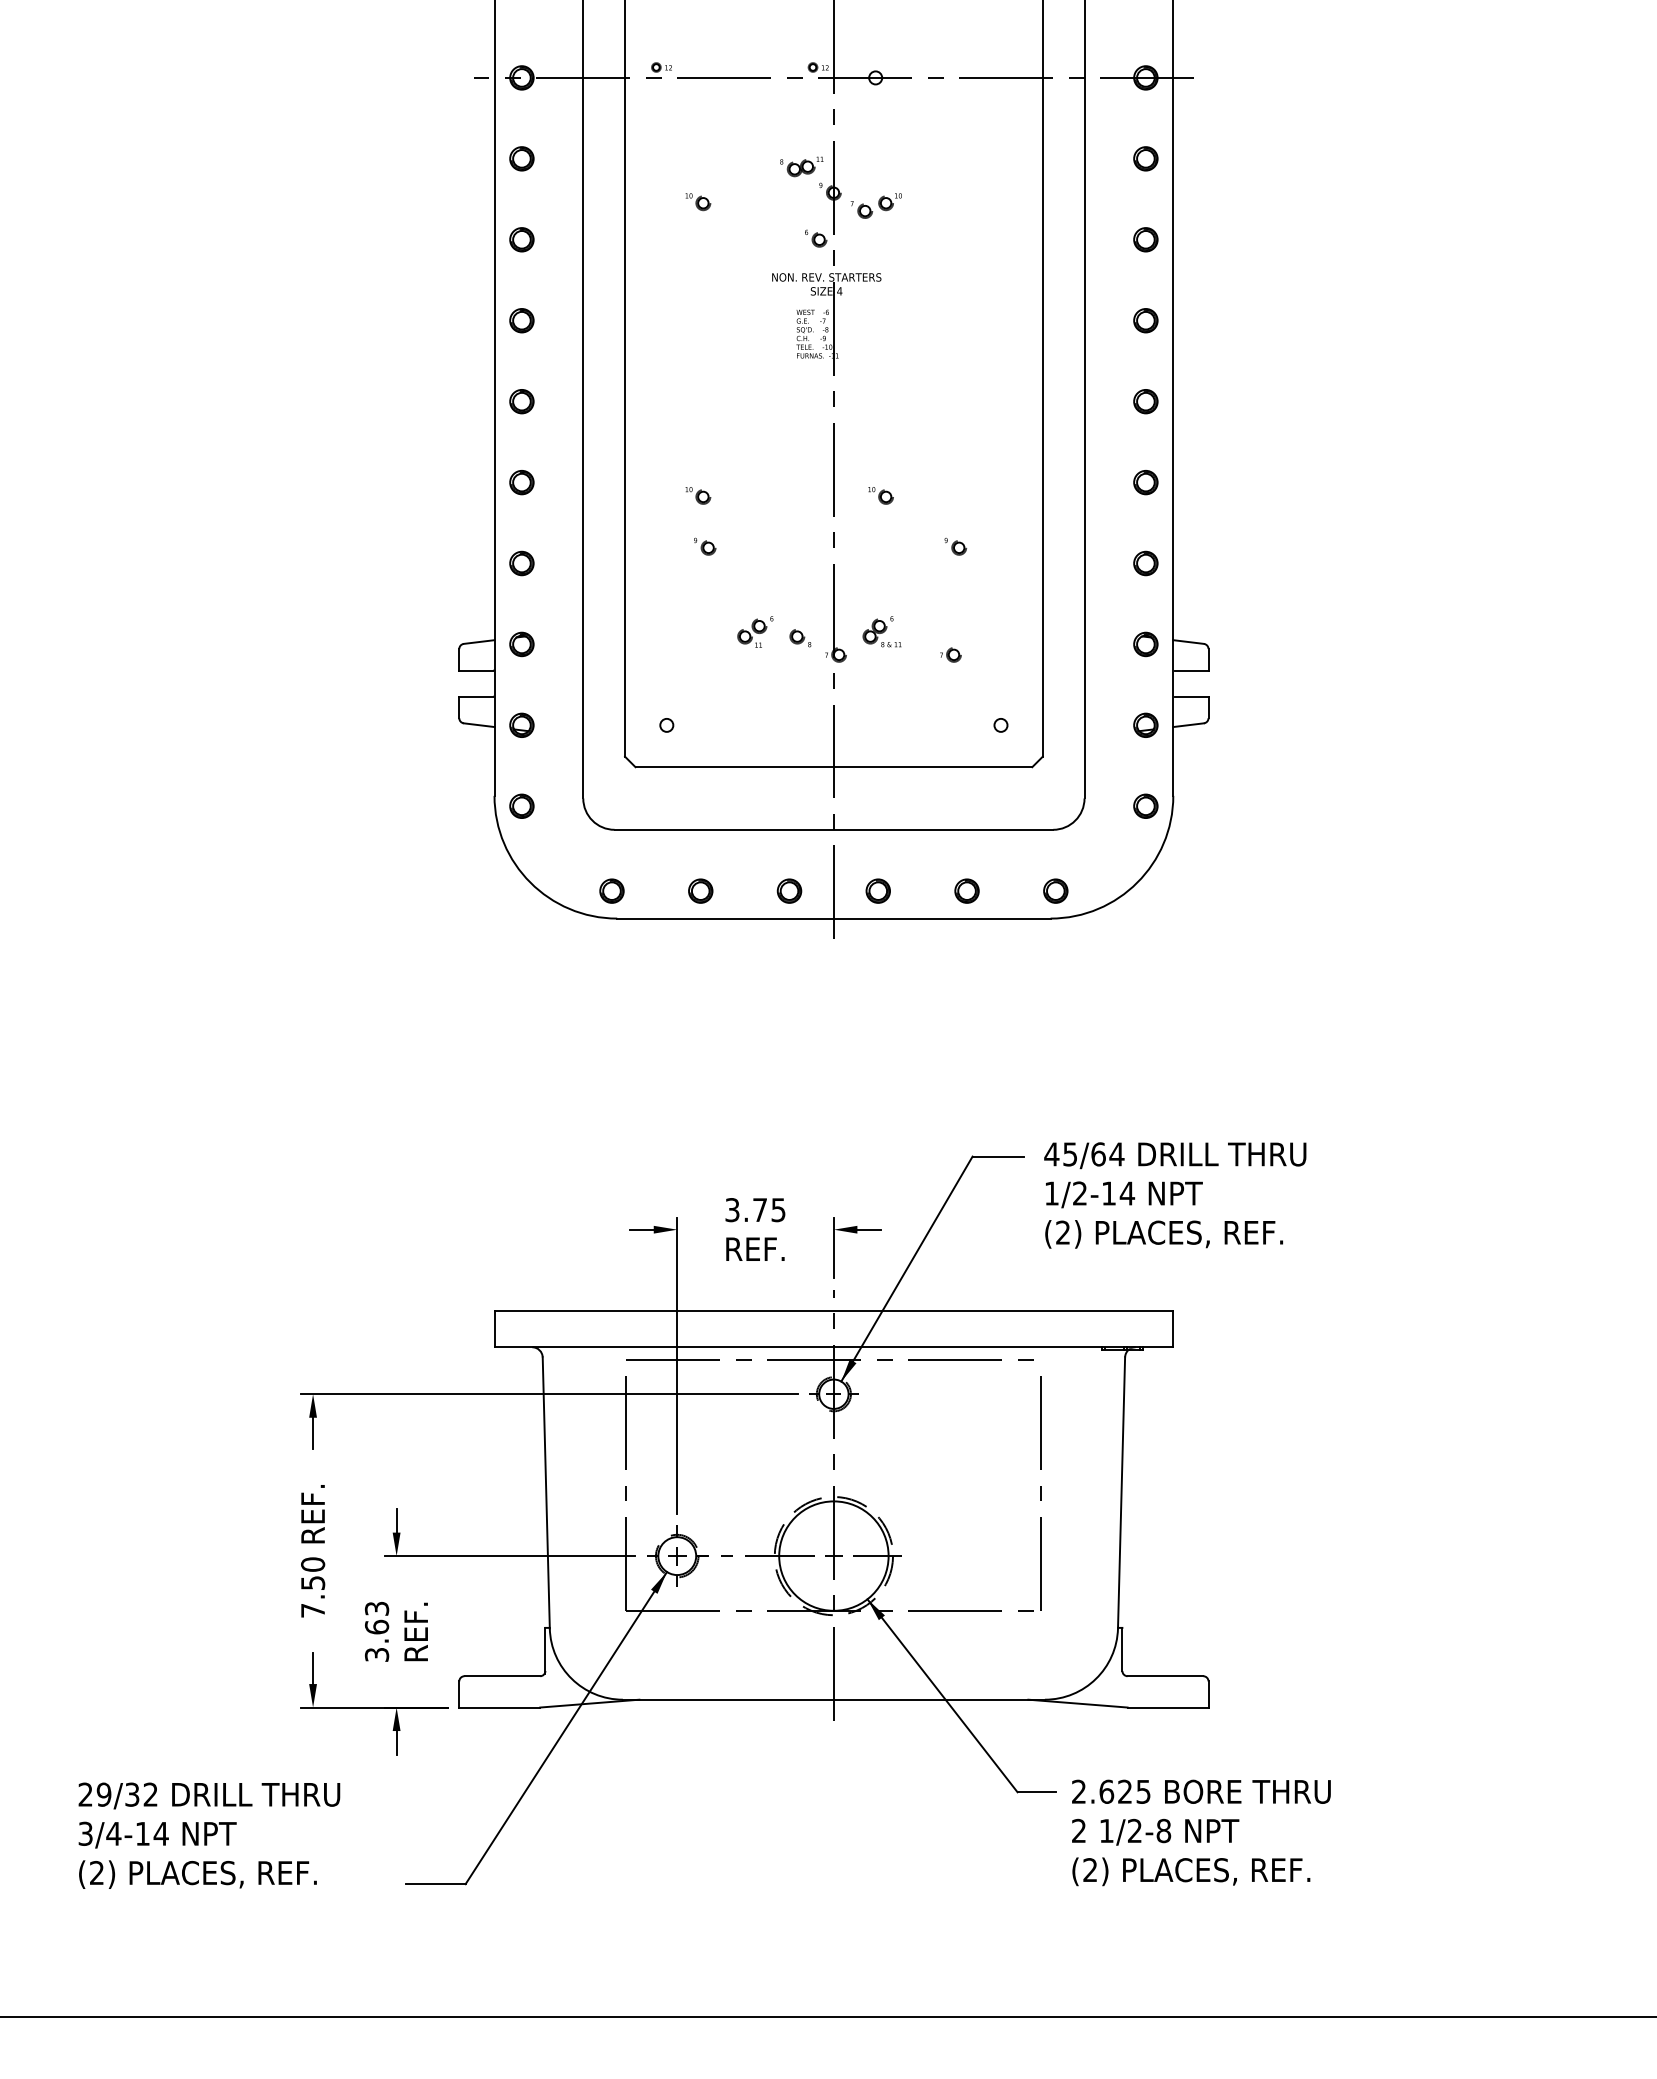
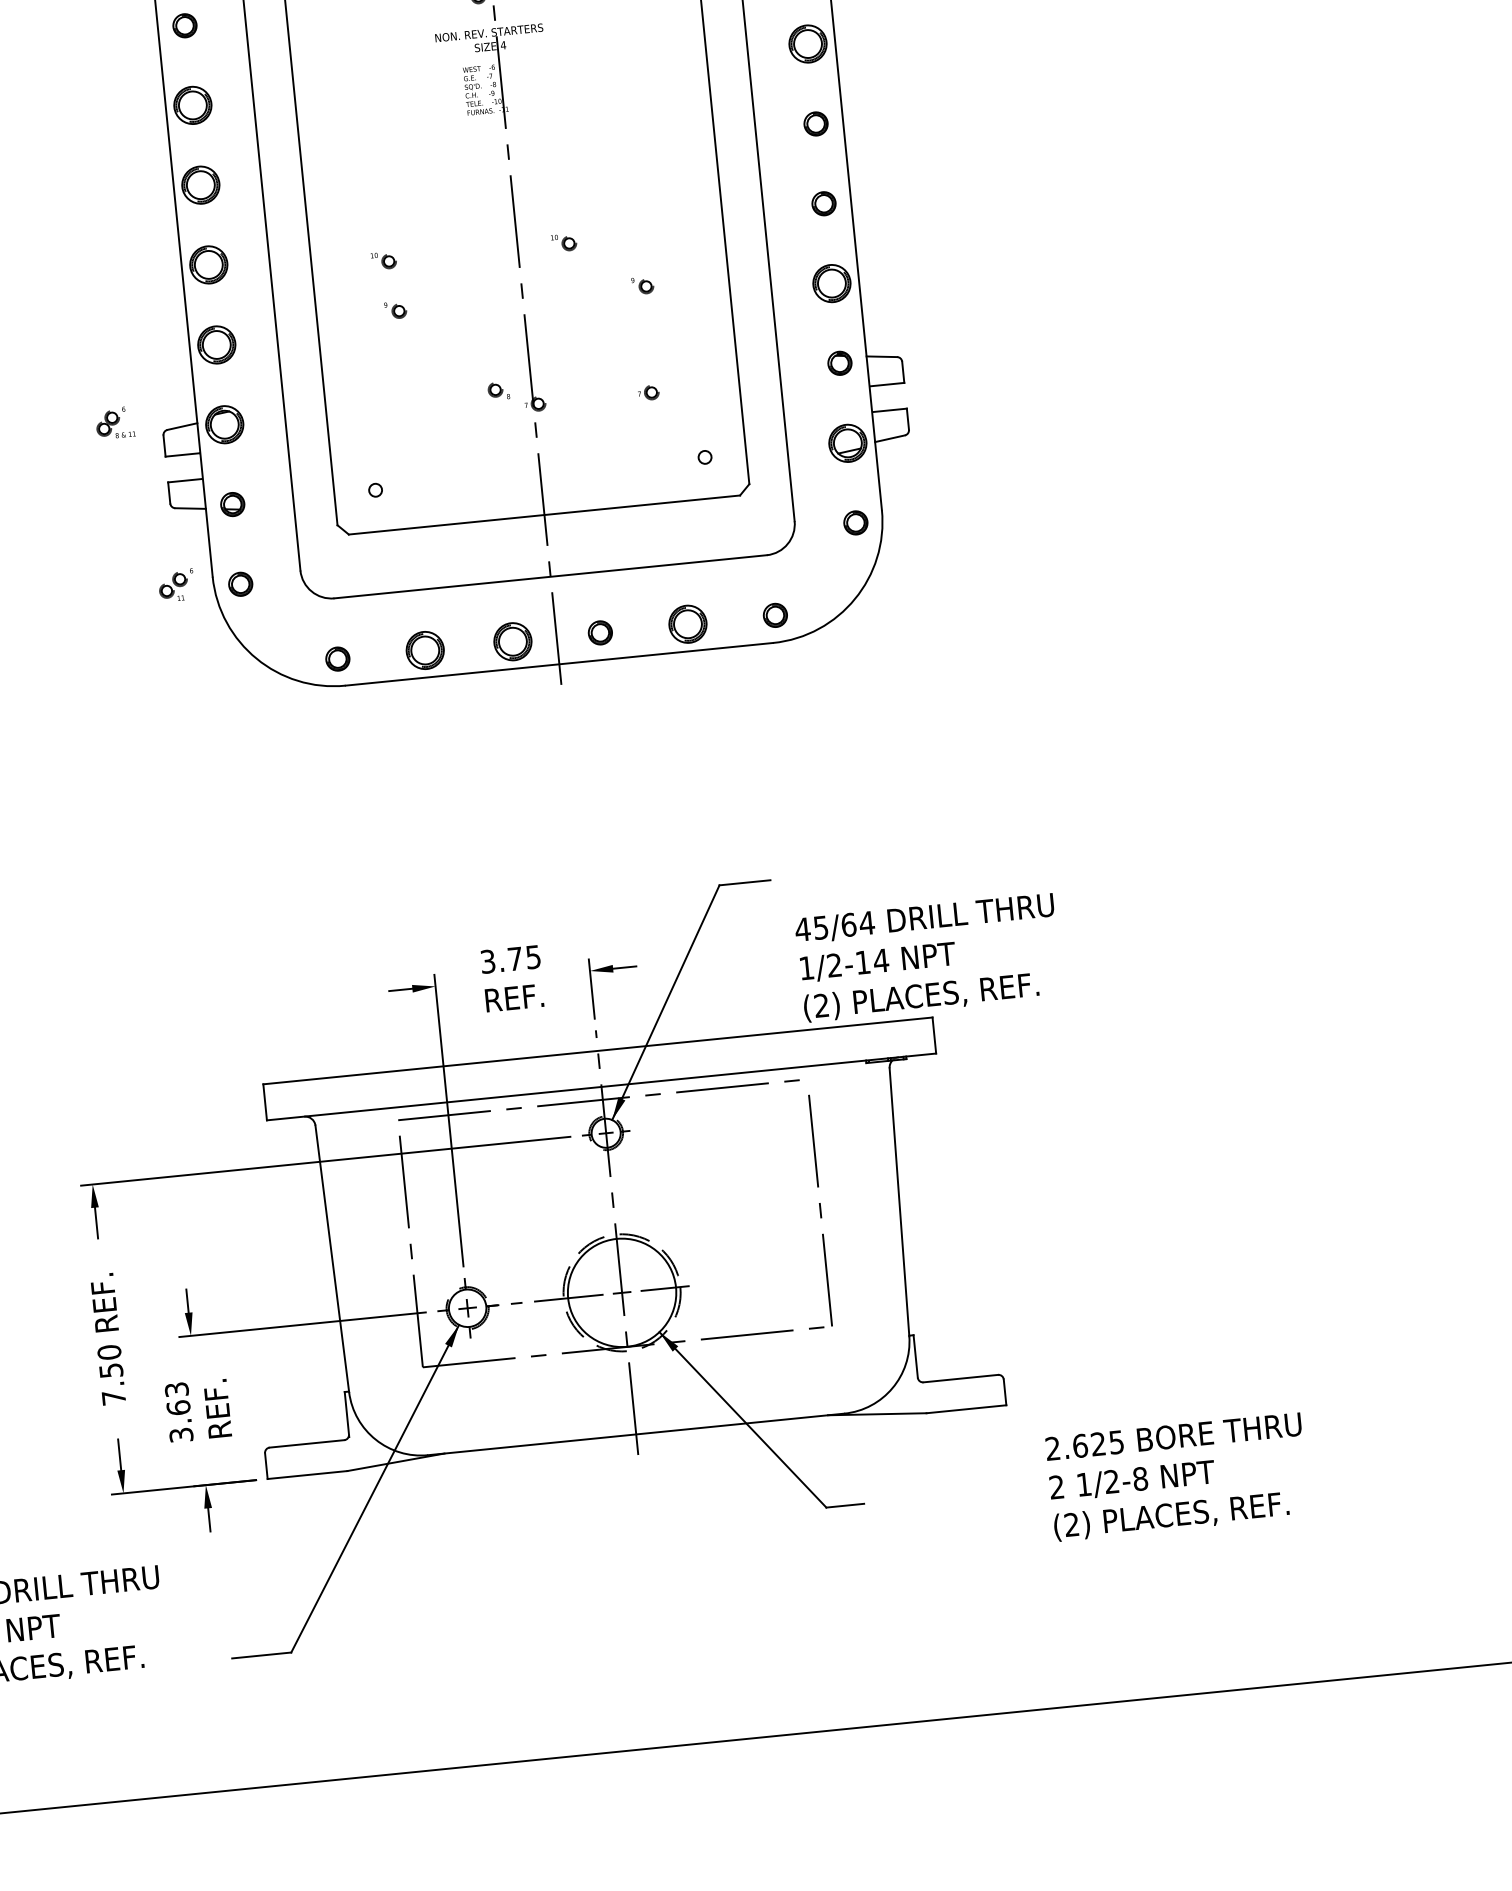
part: (521, 320) -> (192, 105), size x1.6
part: (1145, 320) -> (807, 43), size x1.6
part: (521, 401) -> (200, 185), size x1.6
part: (521, 482) -> (208, 265), size x1.6
part: (521, 563) -> (216, 344), size x1.6
part: (1145, 563) -> (831, 283), size x1.6
part: (755, 631) -> (176, 584), moved
part: (881, 631) -> (114, 422), moved
part: (521, 644) -> (224, 424), size x1.6
part: (1145, 724) -> (847, 442), size x1.6
part: (700, 890) -> (425, 649), size x1.6
part: (789, 890) -> (512, 640), size x1.6
part: (966, 890) -> (687, 623), size x1.6
text: (1175, 1195) -> (928, 957), moved
text: (1201, 1832) -> (1177, 1476), moved

